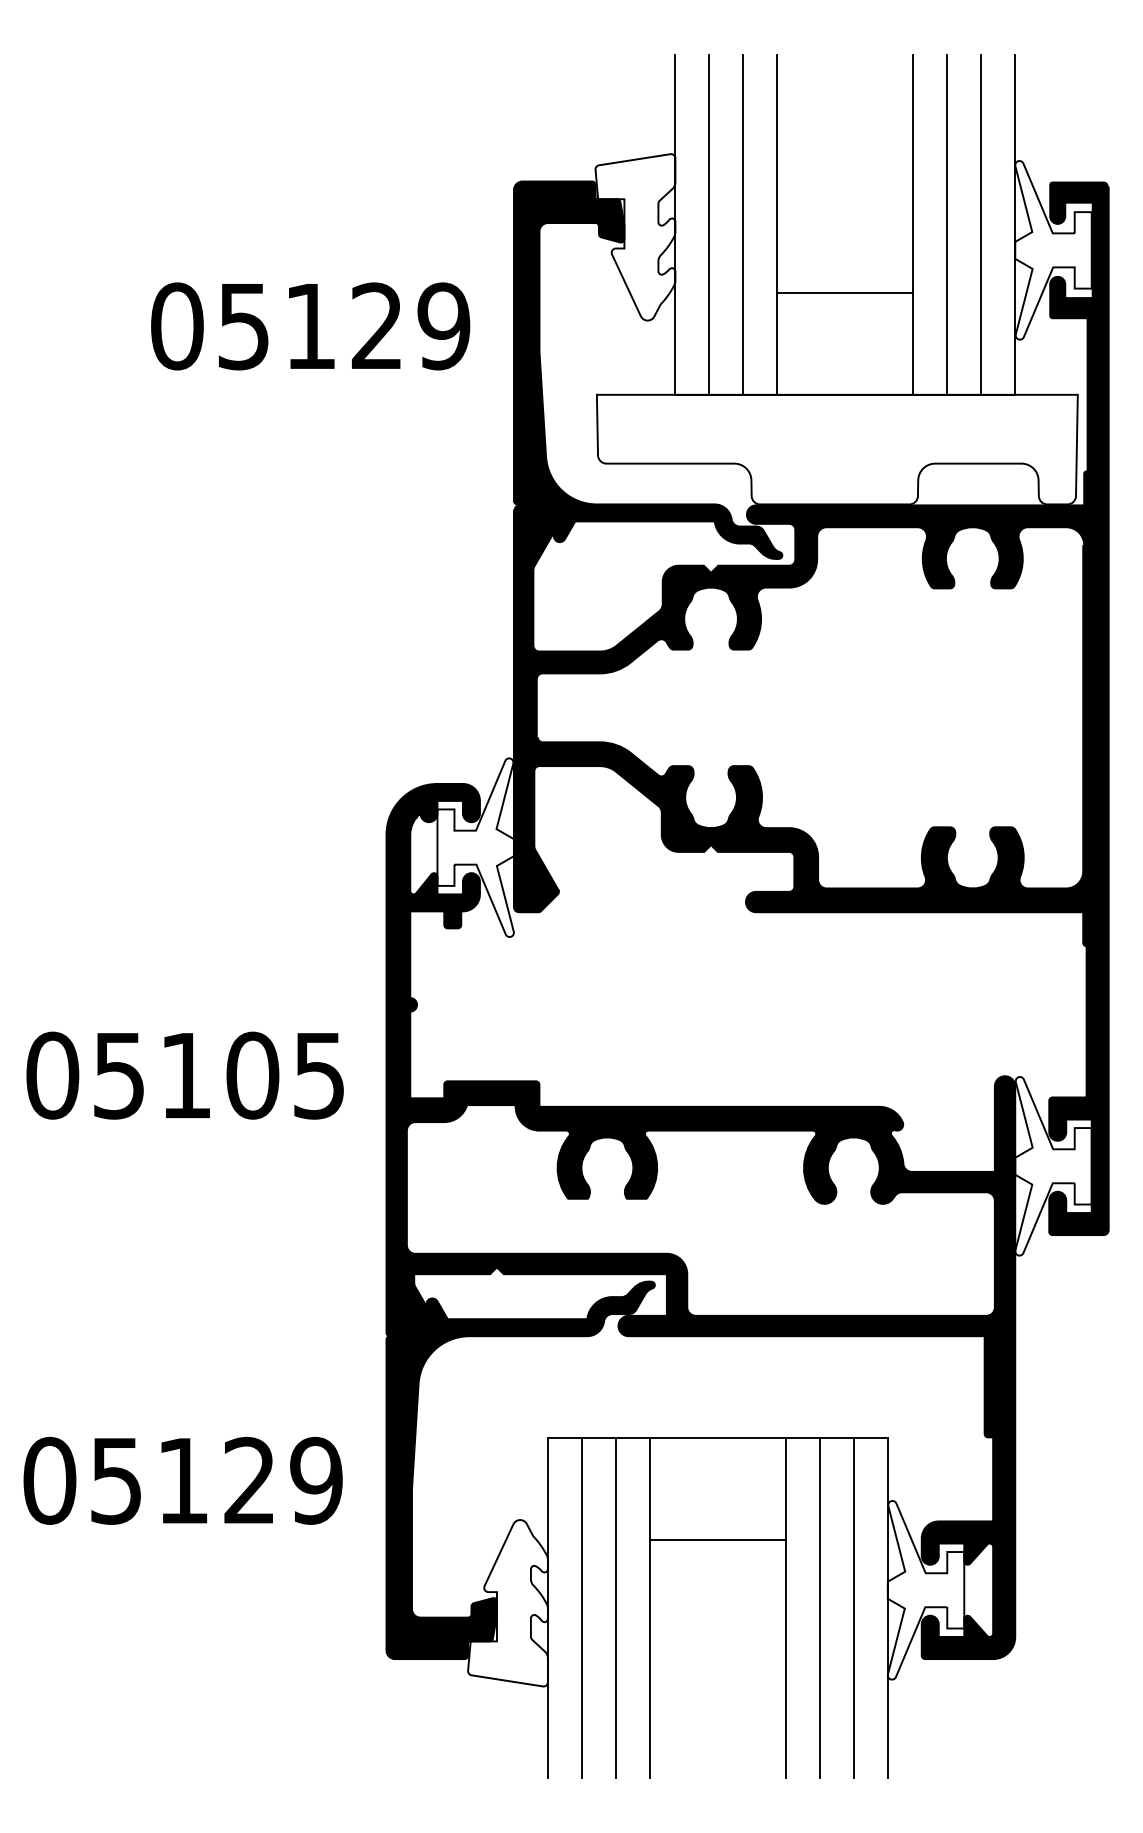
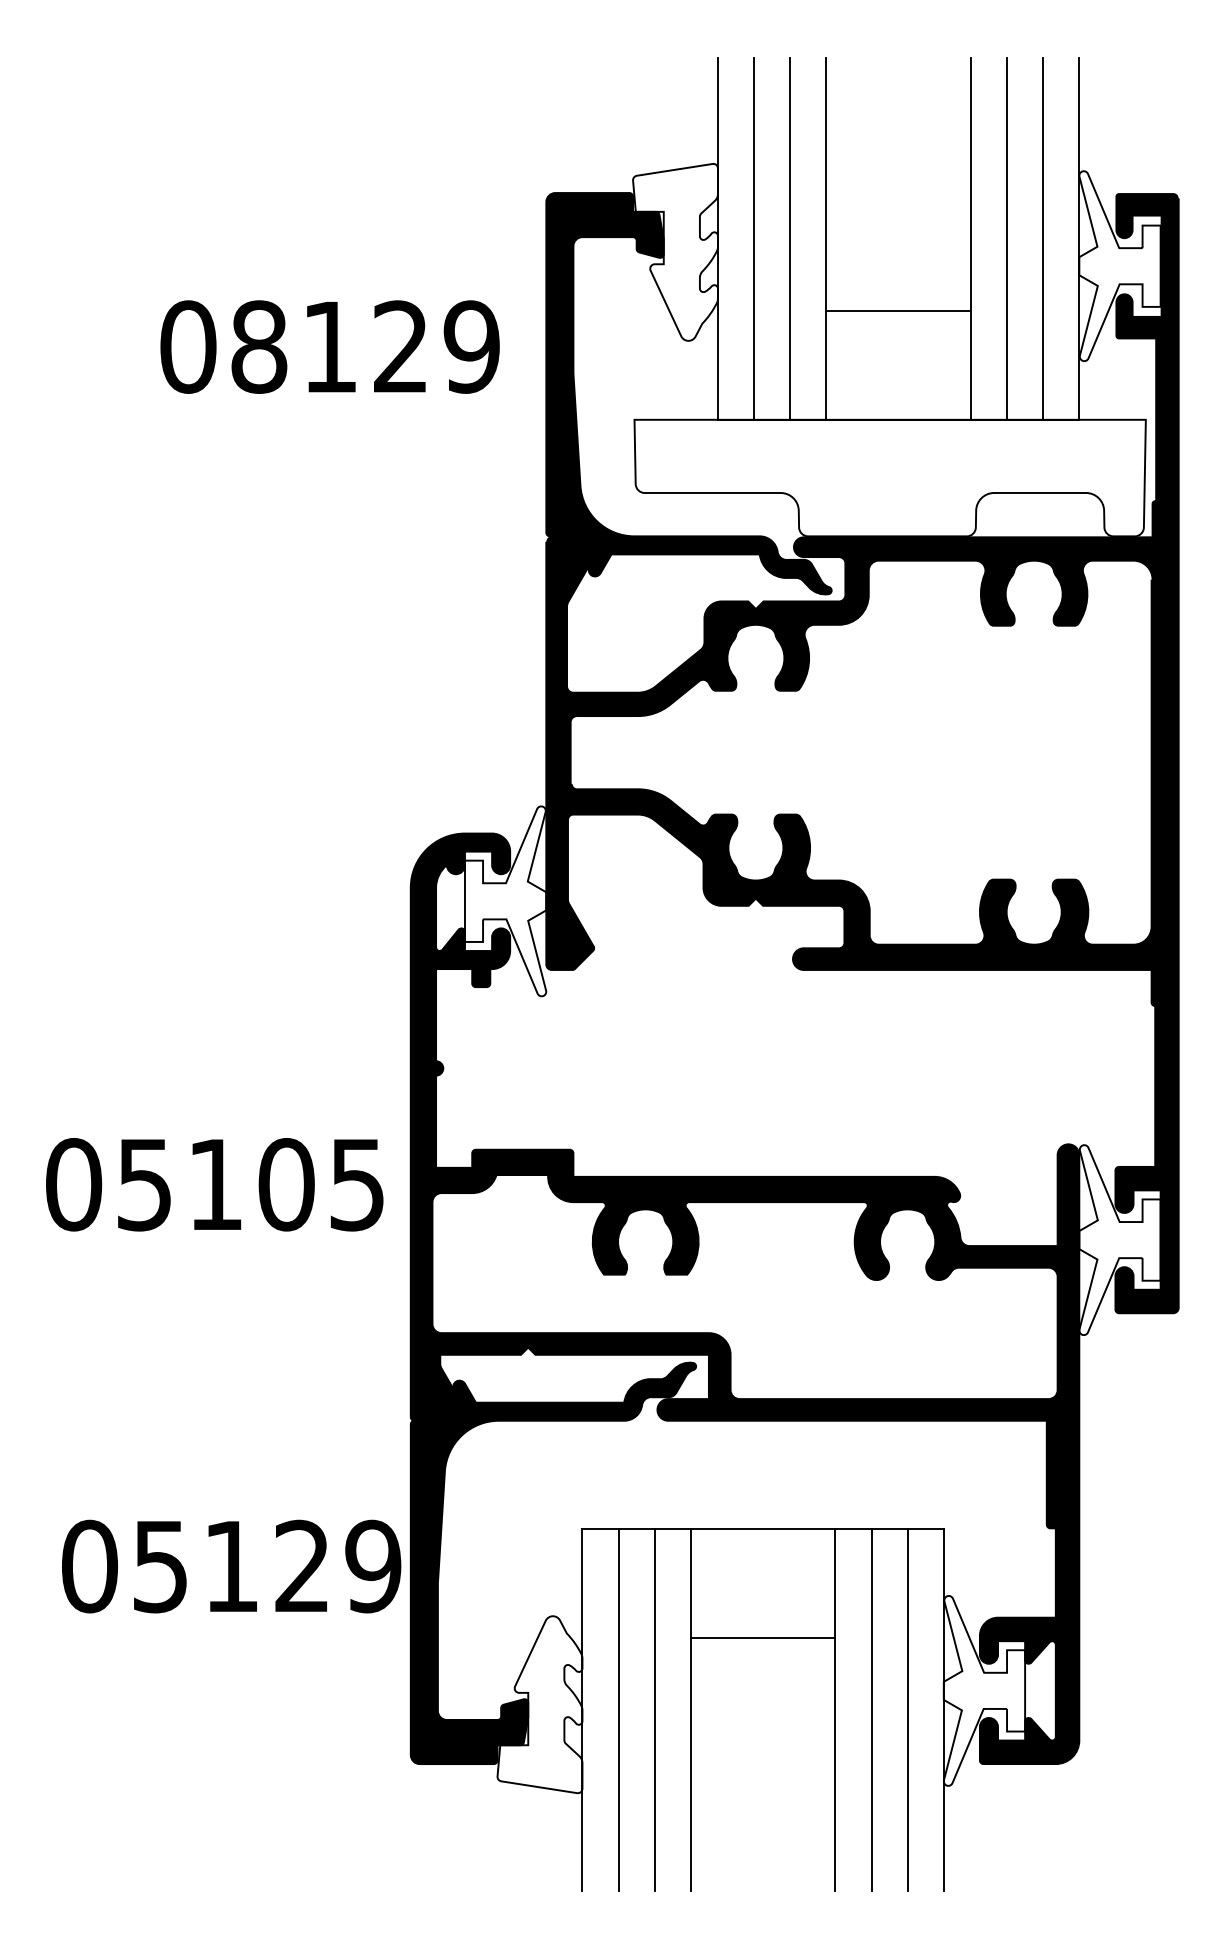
text: (244, 325) -> (259, 346), 05129 -> 08129
text: (184, 1075) -> (214, 1184), moved
text: (183, 1480) -> (231, 1566), moved

